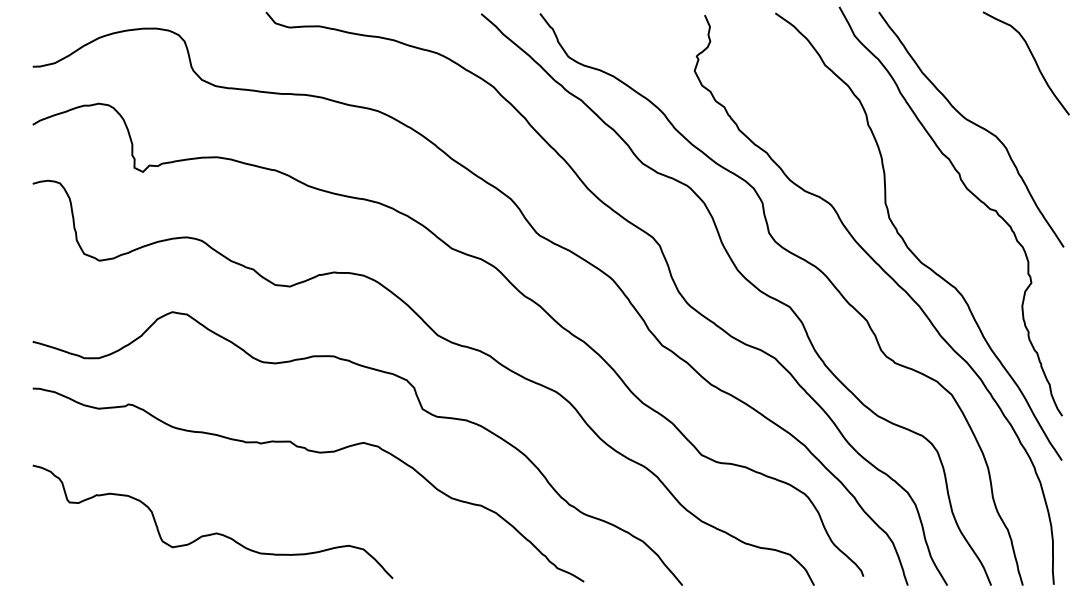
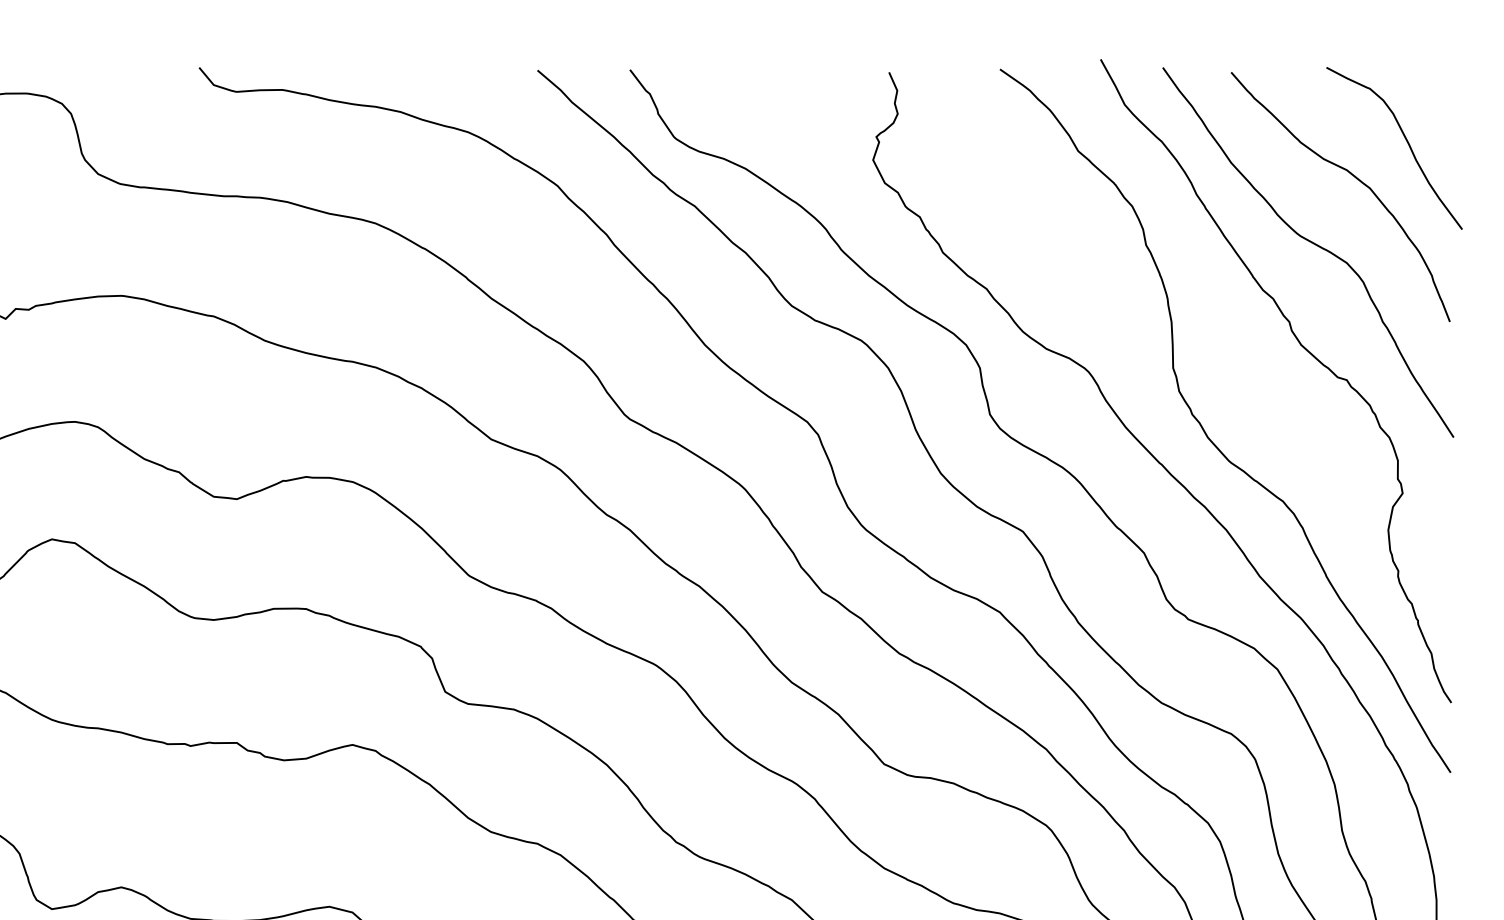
curve: (1001, 83) -> (1355, 179), added

